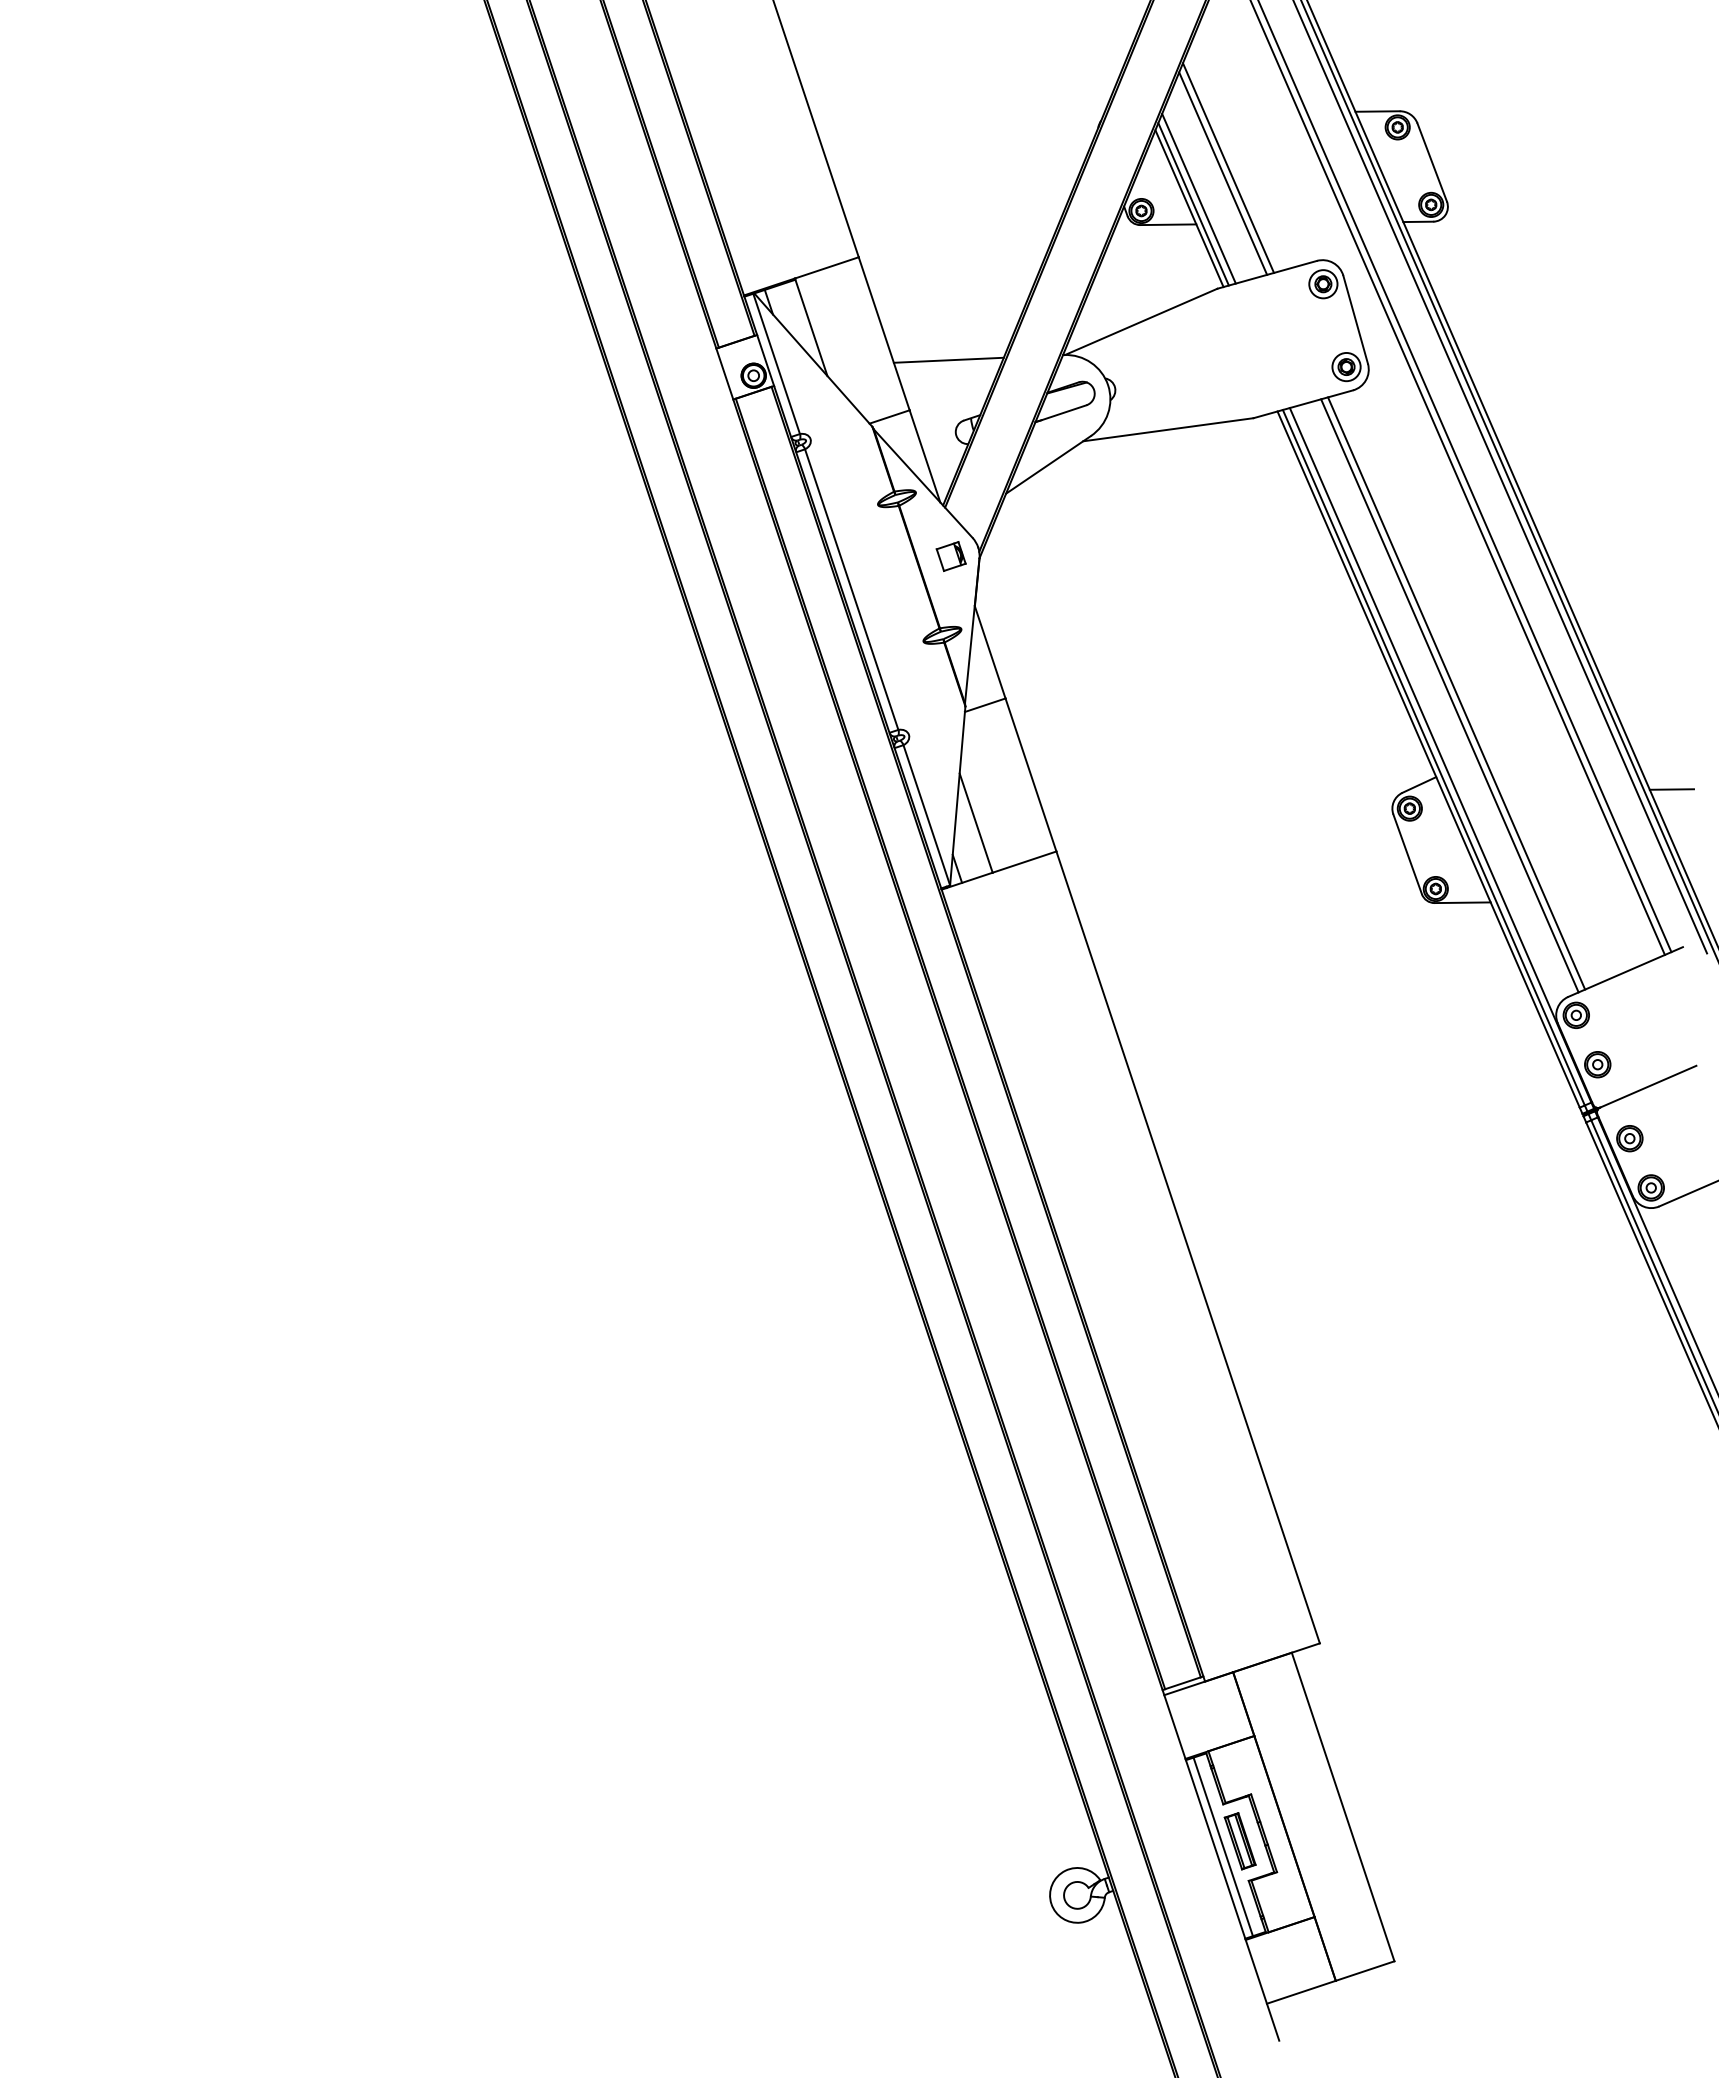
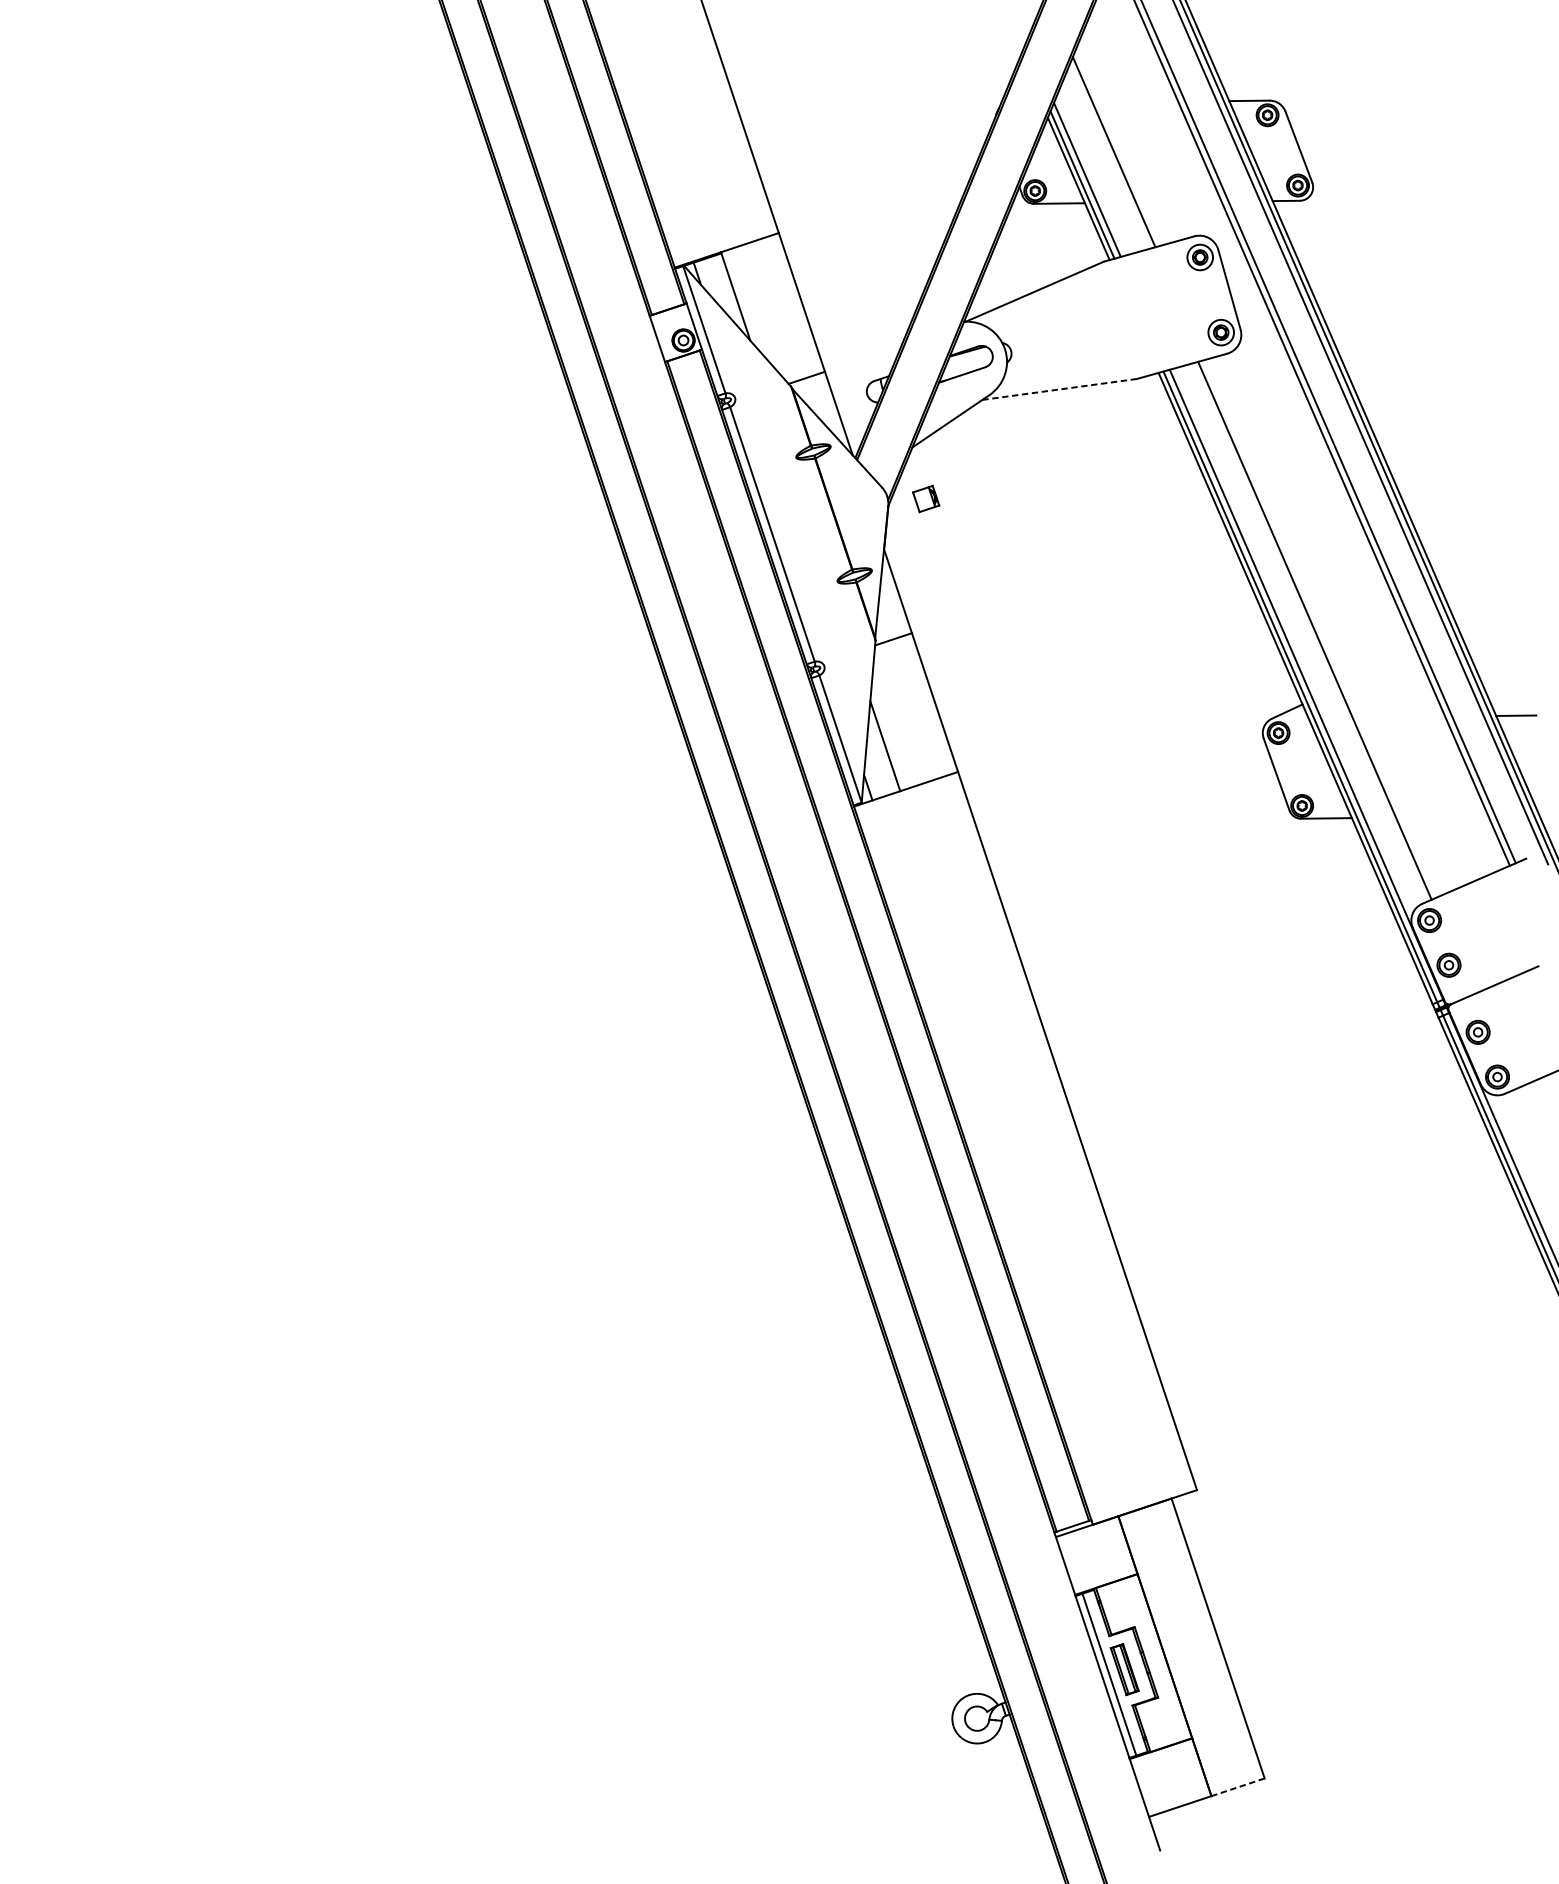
line: (1223, 173) -> (1109, 157), removed
line: (948, 359) -> (860, 325), removed
line: (1168, 429) -> (1059, 389), solid -> dashed
part: (950, 556) -> (925, 498), moved
line: (1456, 693) -> (1320, 628), removed
line: (1365, 1971) -> (1238, 1787), solid -> dashed

